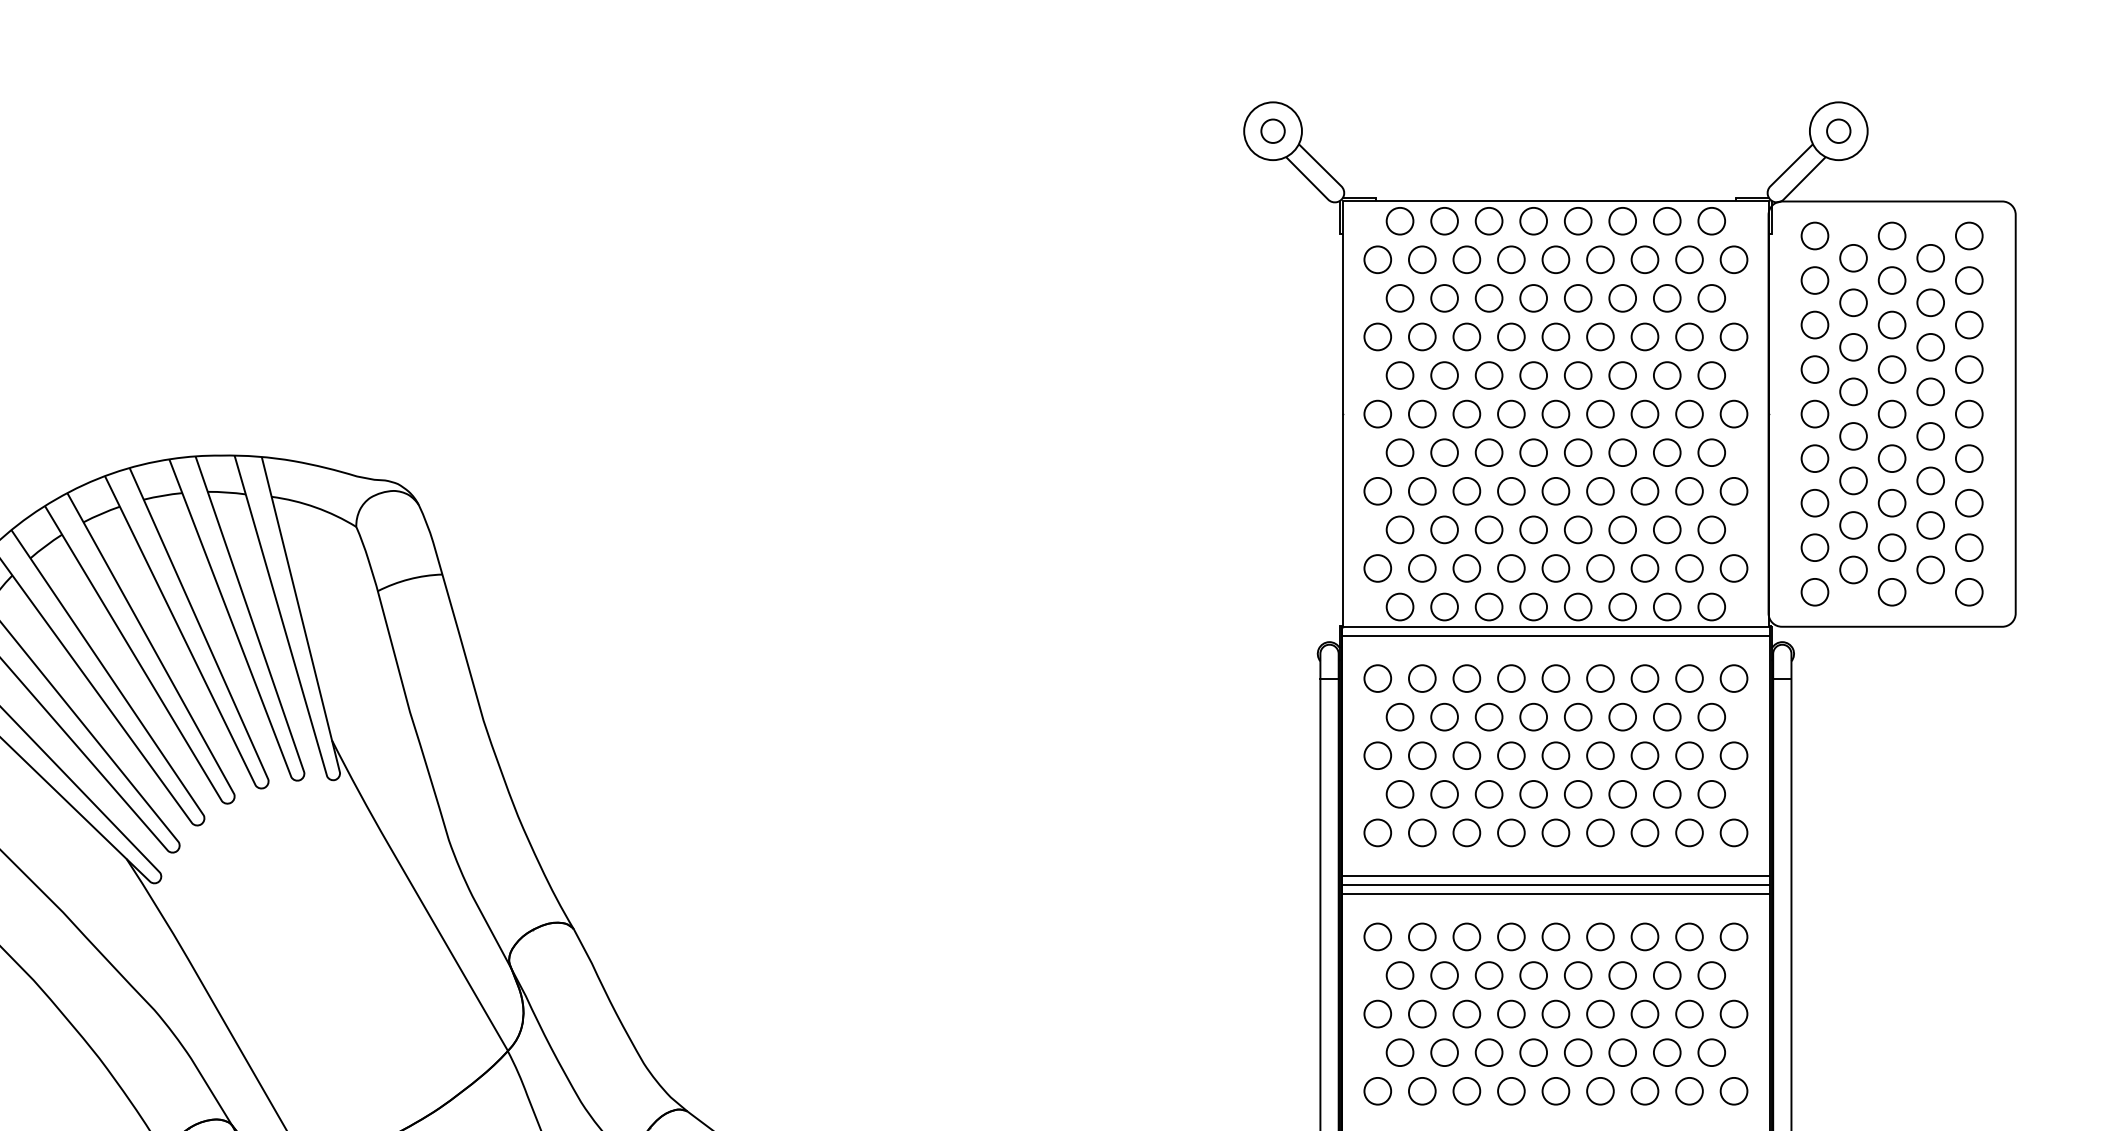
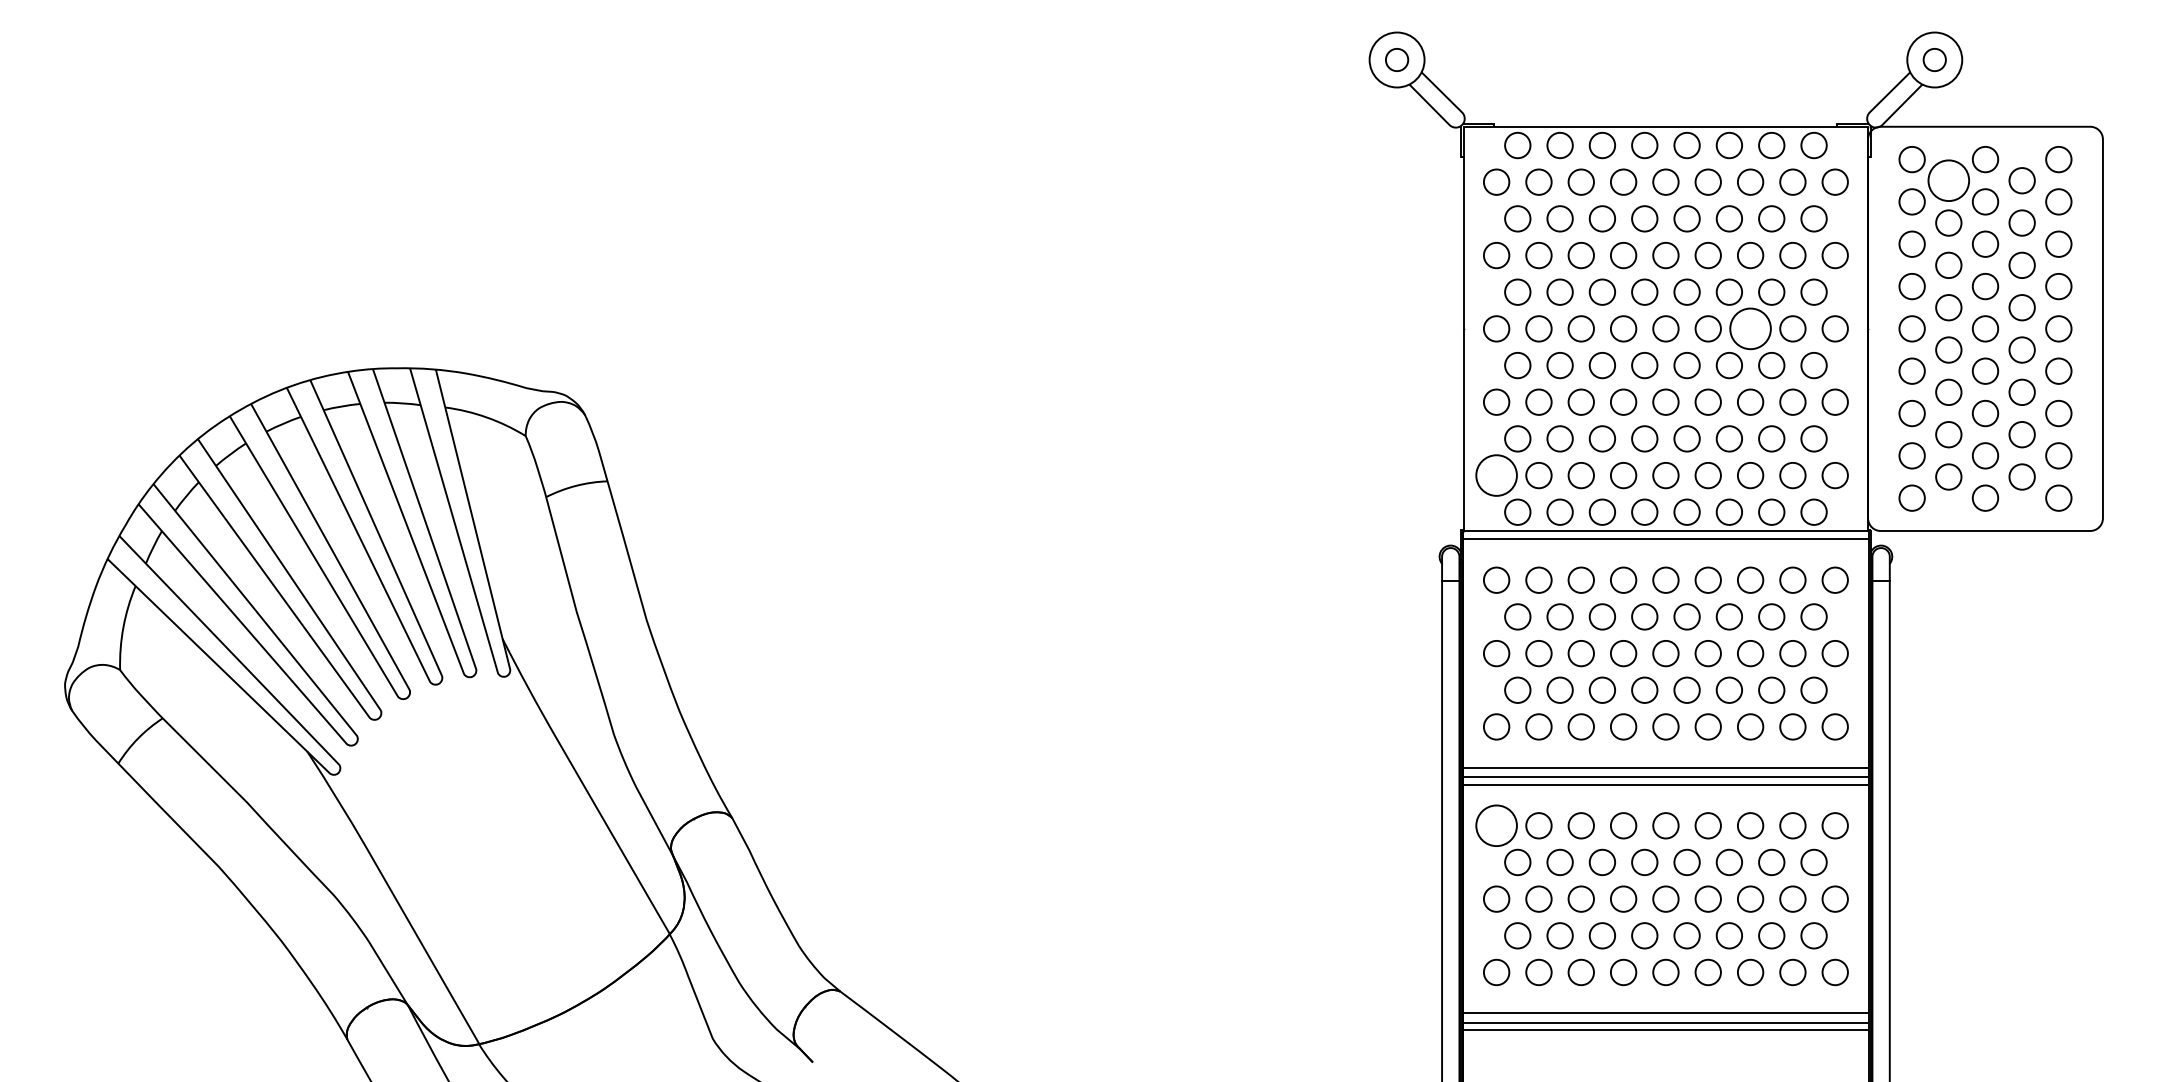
circle: (1853, 258) -> (1948, 180), size x1.6
circle: (1644, 413) -> (1750, 328), size x1.6
circle: (1377, 568) -> (1496, 475), size x1.6
circle: (1377, 936) -> (1496, 825), size x1.6

